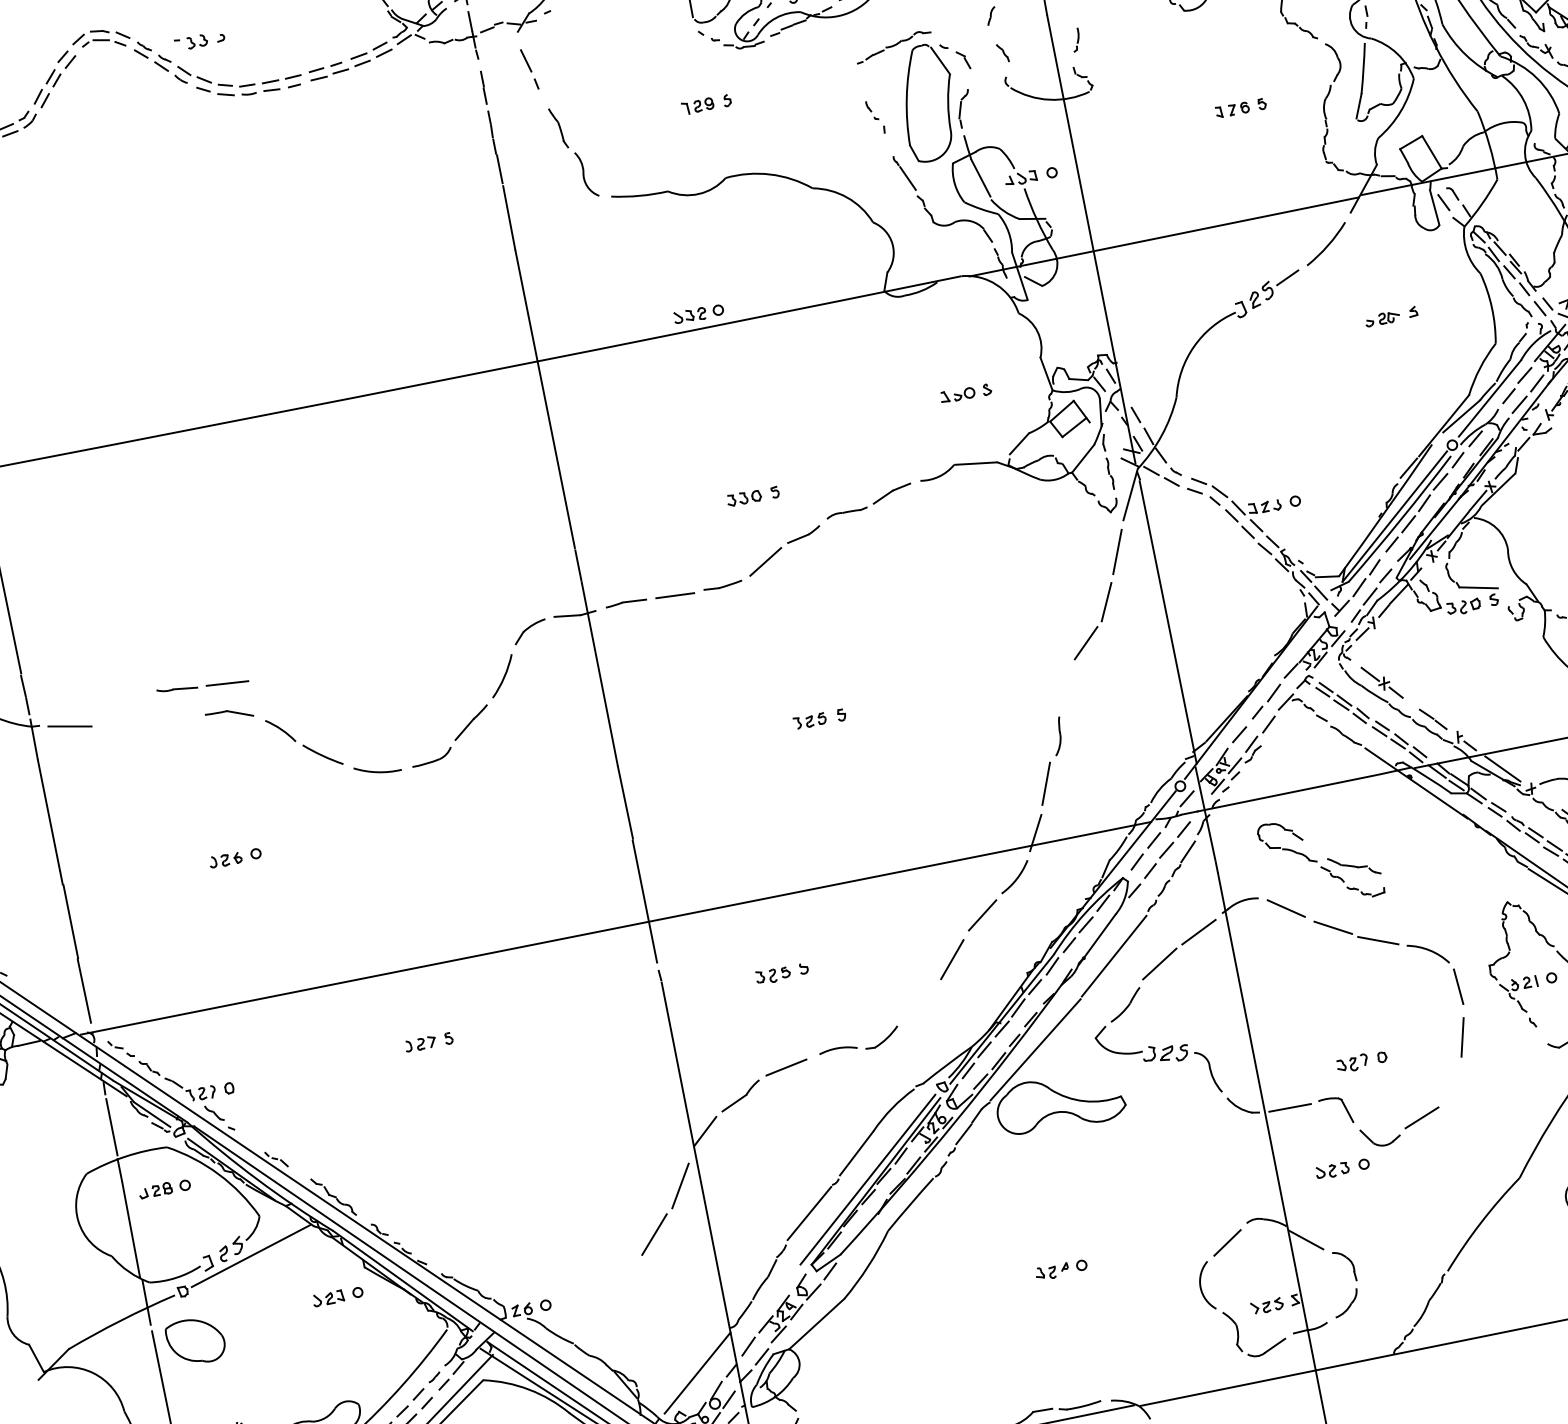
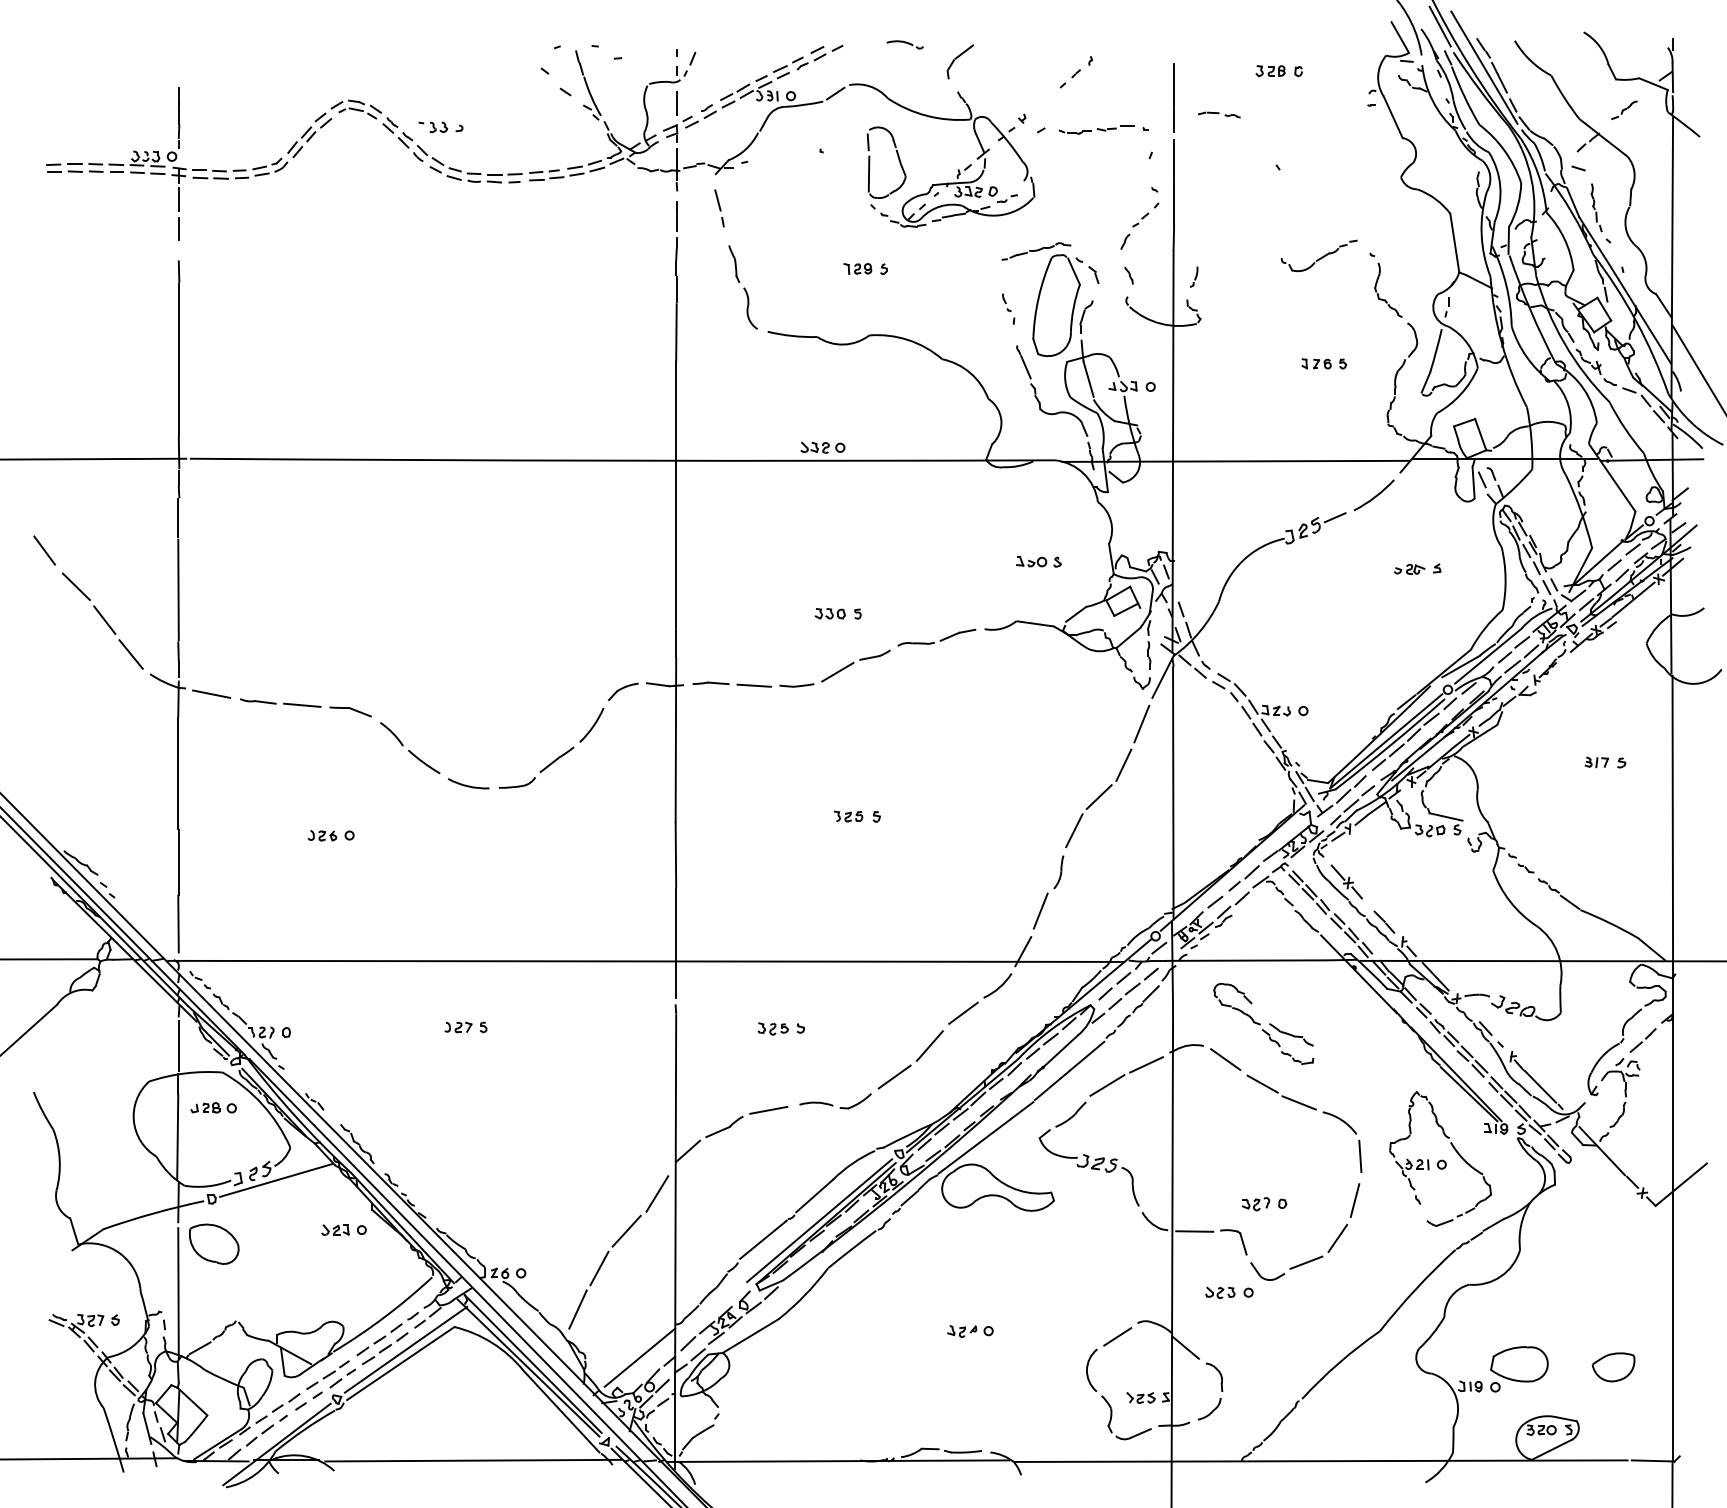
part: (202, 685) -> (280, 702), moved
line: (1065, 686) -> (1074, 830), added
line: (919, 1001) -> (894, 1076), added
line: (1451, 1082) -> (1337, 1237), added
line: (632, 1282) -> (599, 1268), added
line: (616, 1333) -> (577, 1309), added

